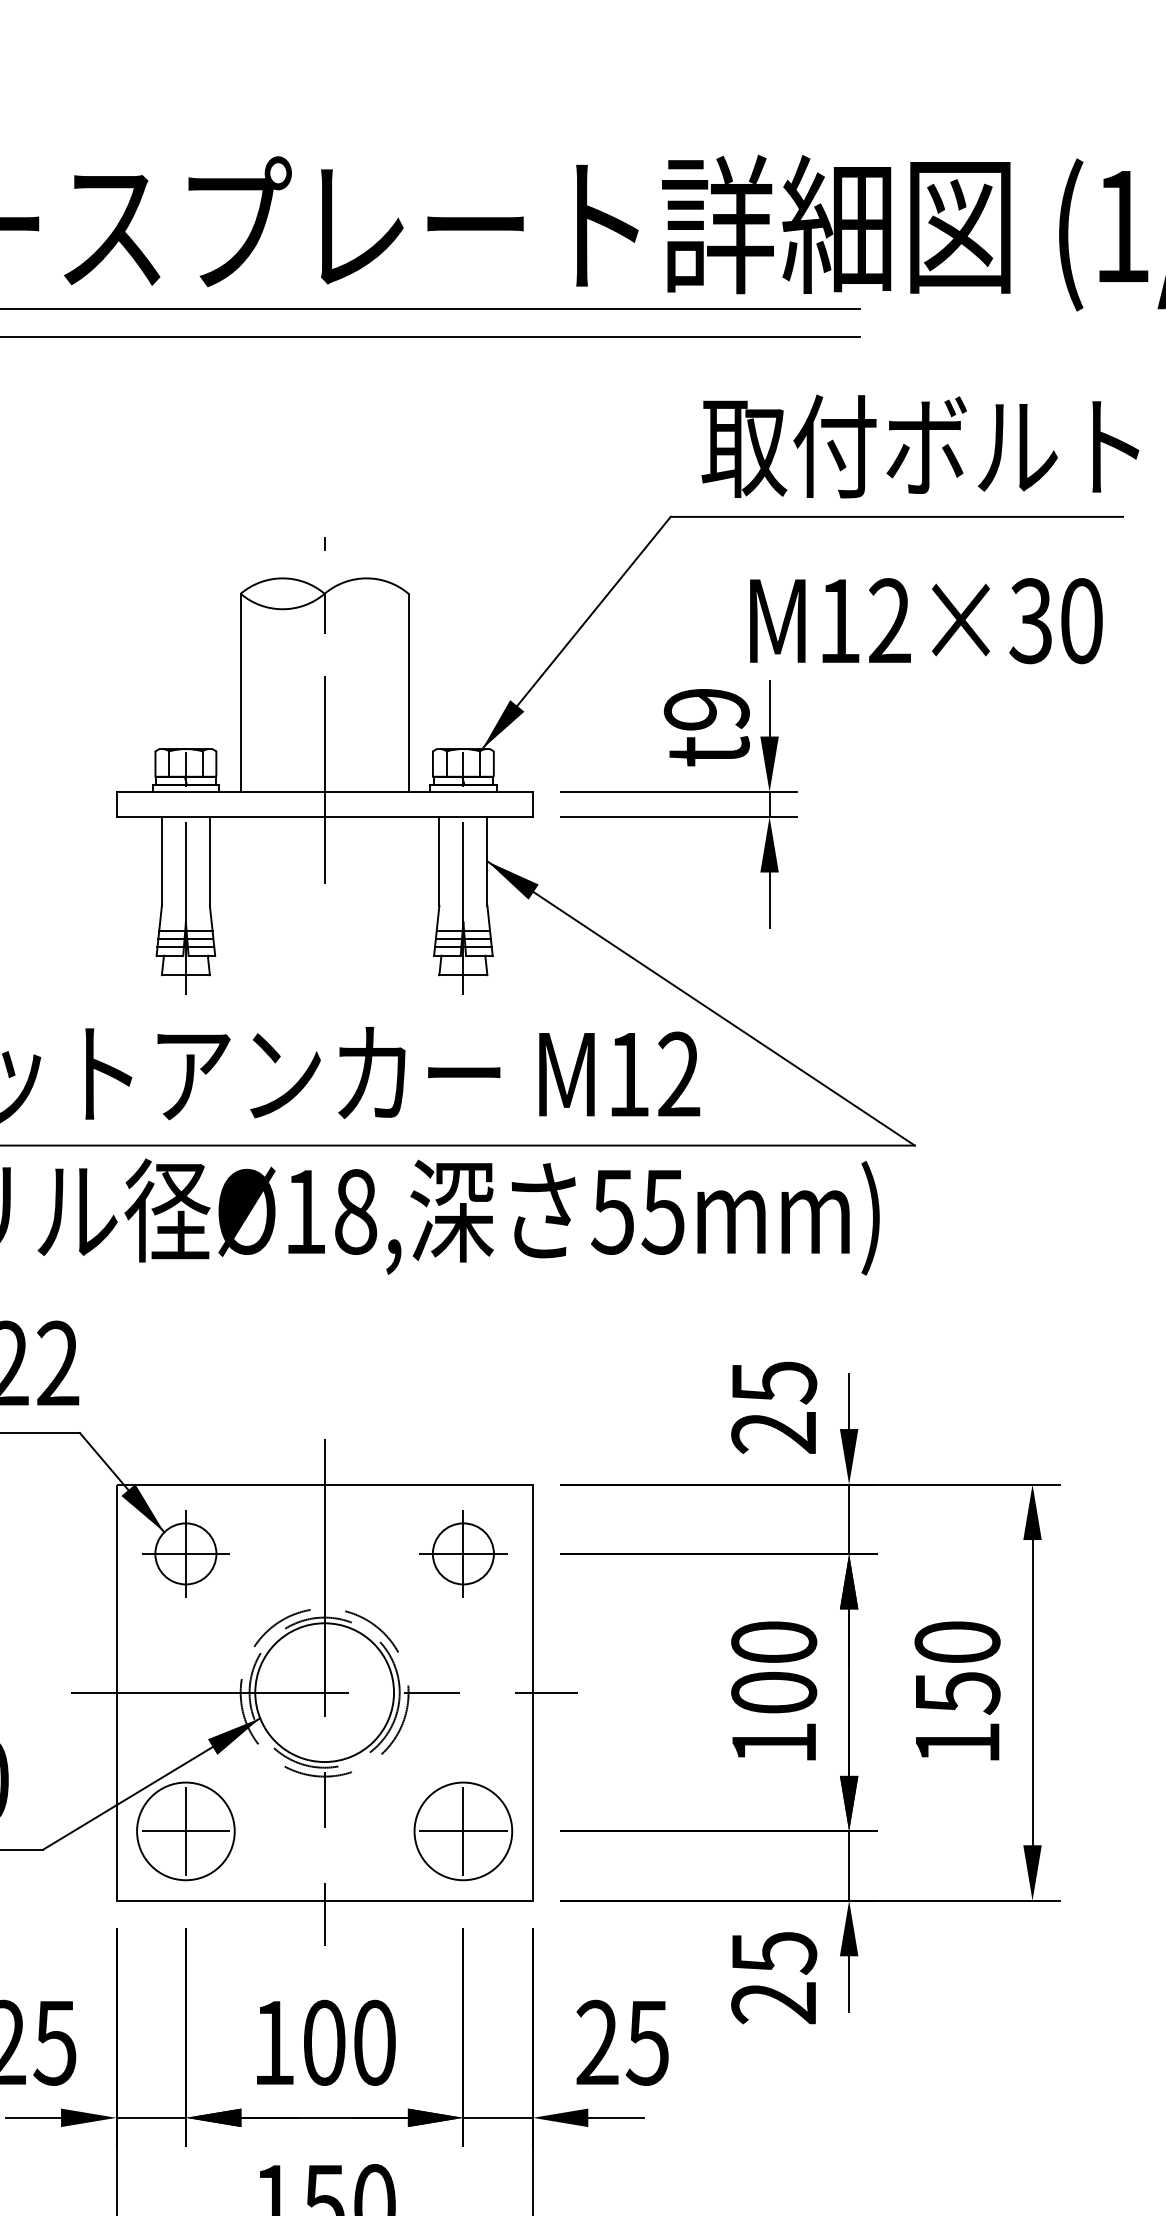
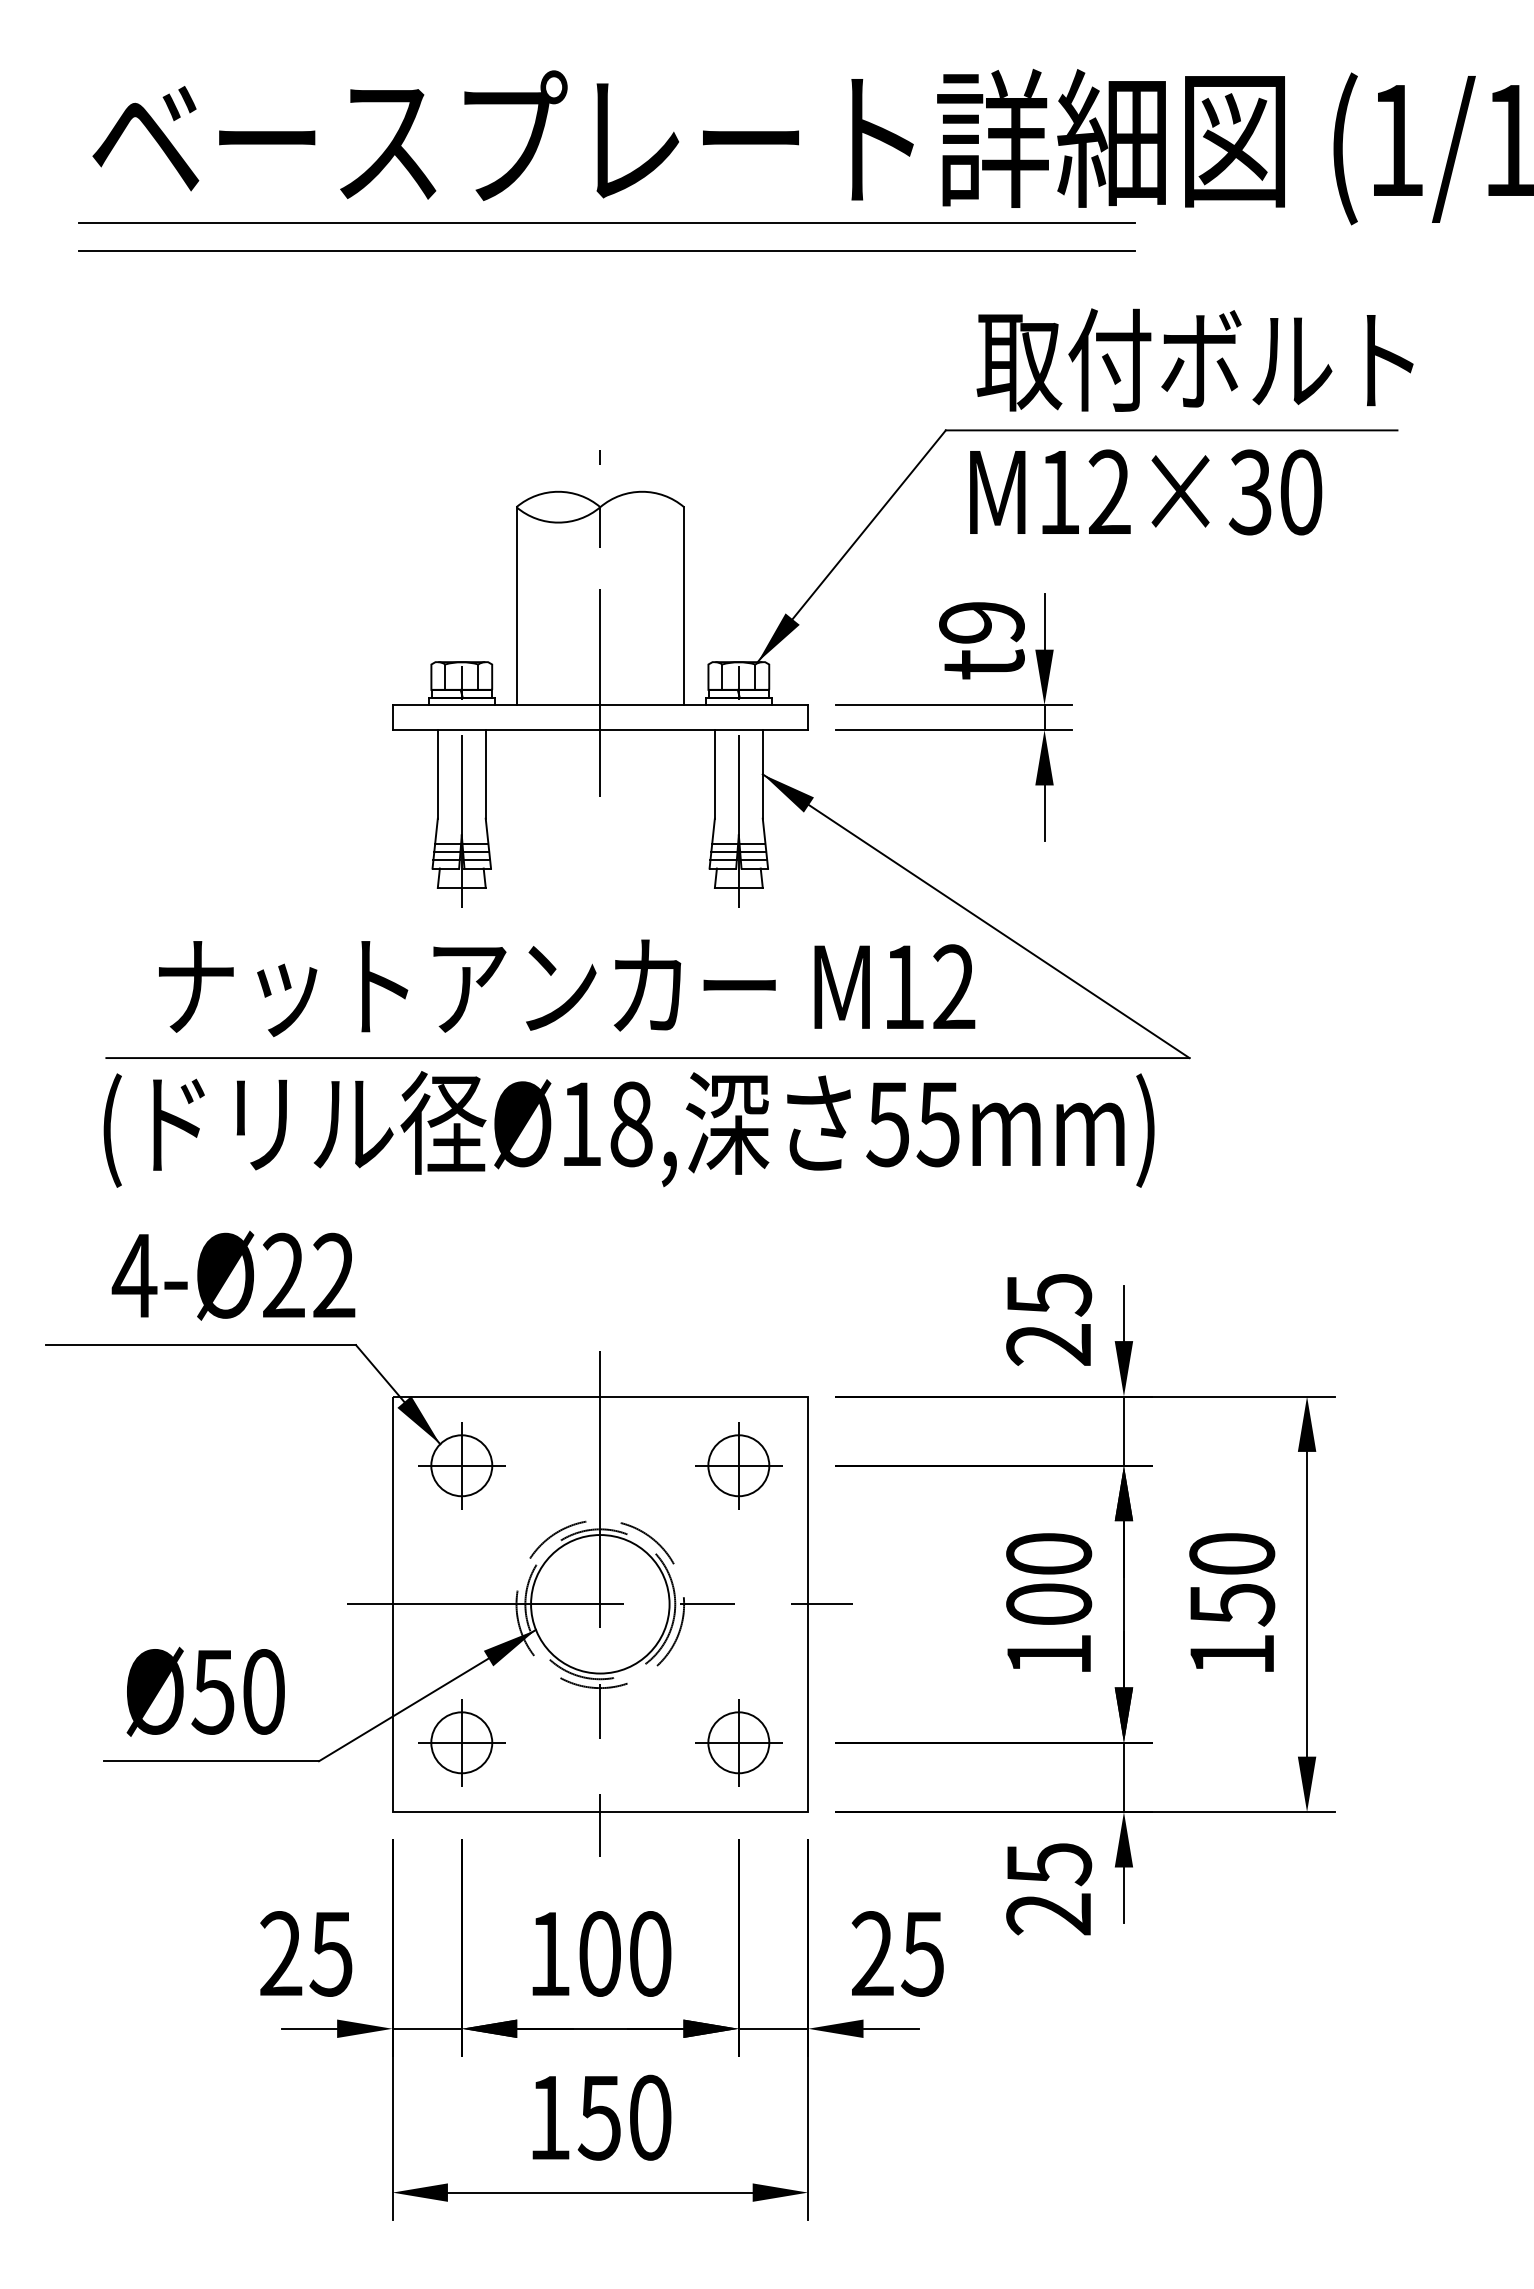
text: (926, 621) -> (1146, 492), moved
circle: (185, 1831) -> (461, 1742), size x0.62
circle: (463, 1831) -> (738, 1742), size x0.62

